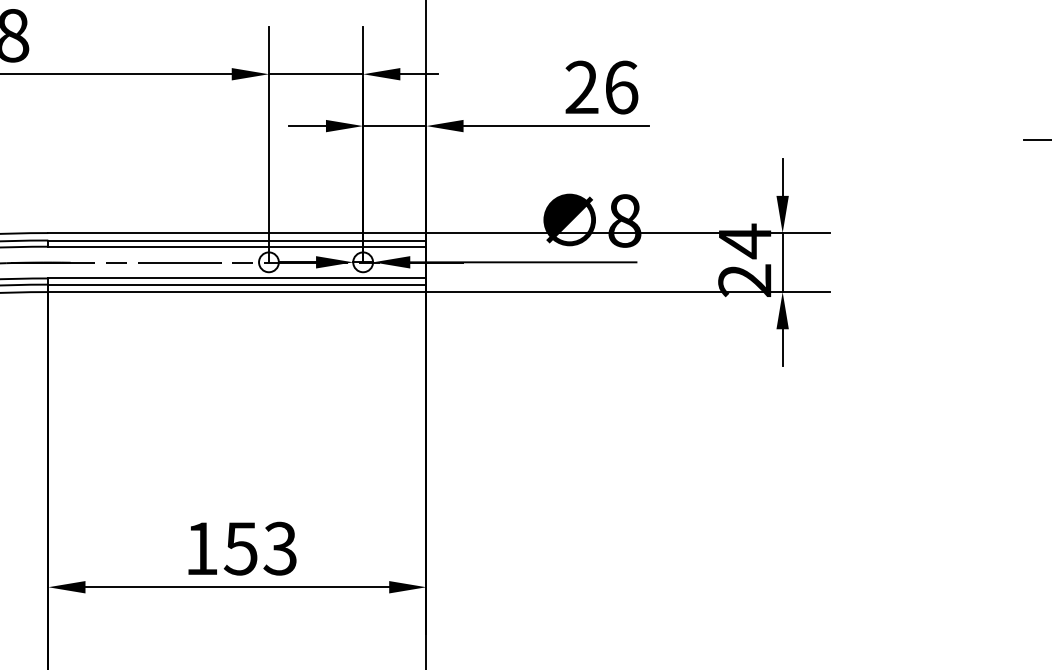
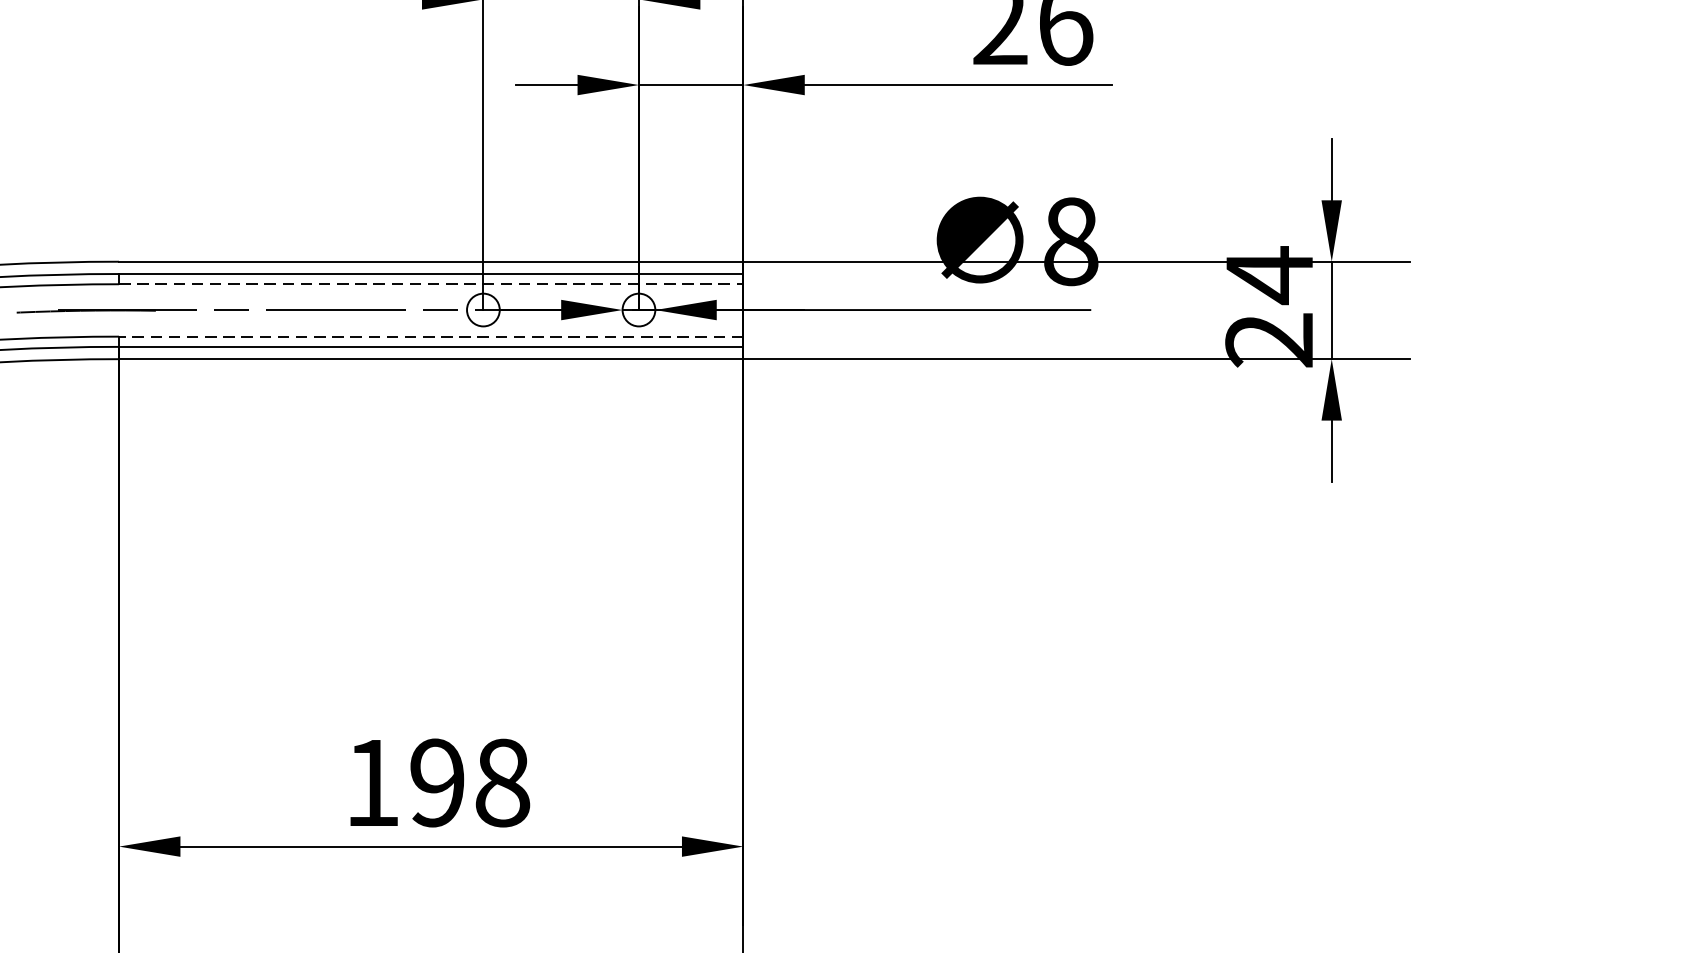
line: (237, 246) -> (431, 283), solid -> dashed
line: (236, 278) -> (429, 336), solid -> dashed
text: (260, 548) -> (469, 782), 153 -> 198

